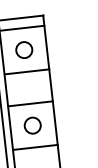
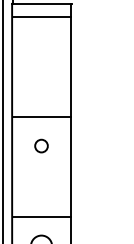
circle: (24, 49) -> (41, 45), removed
line: (26, 72) -> (41, 75), removed
circle: (32, 125) -> (41, 145), size x0.6
line: (35, 147) -> (41, 175), removed

